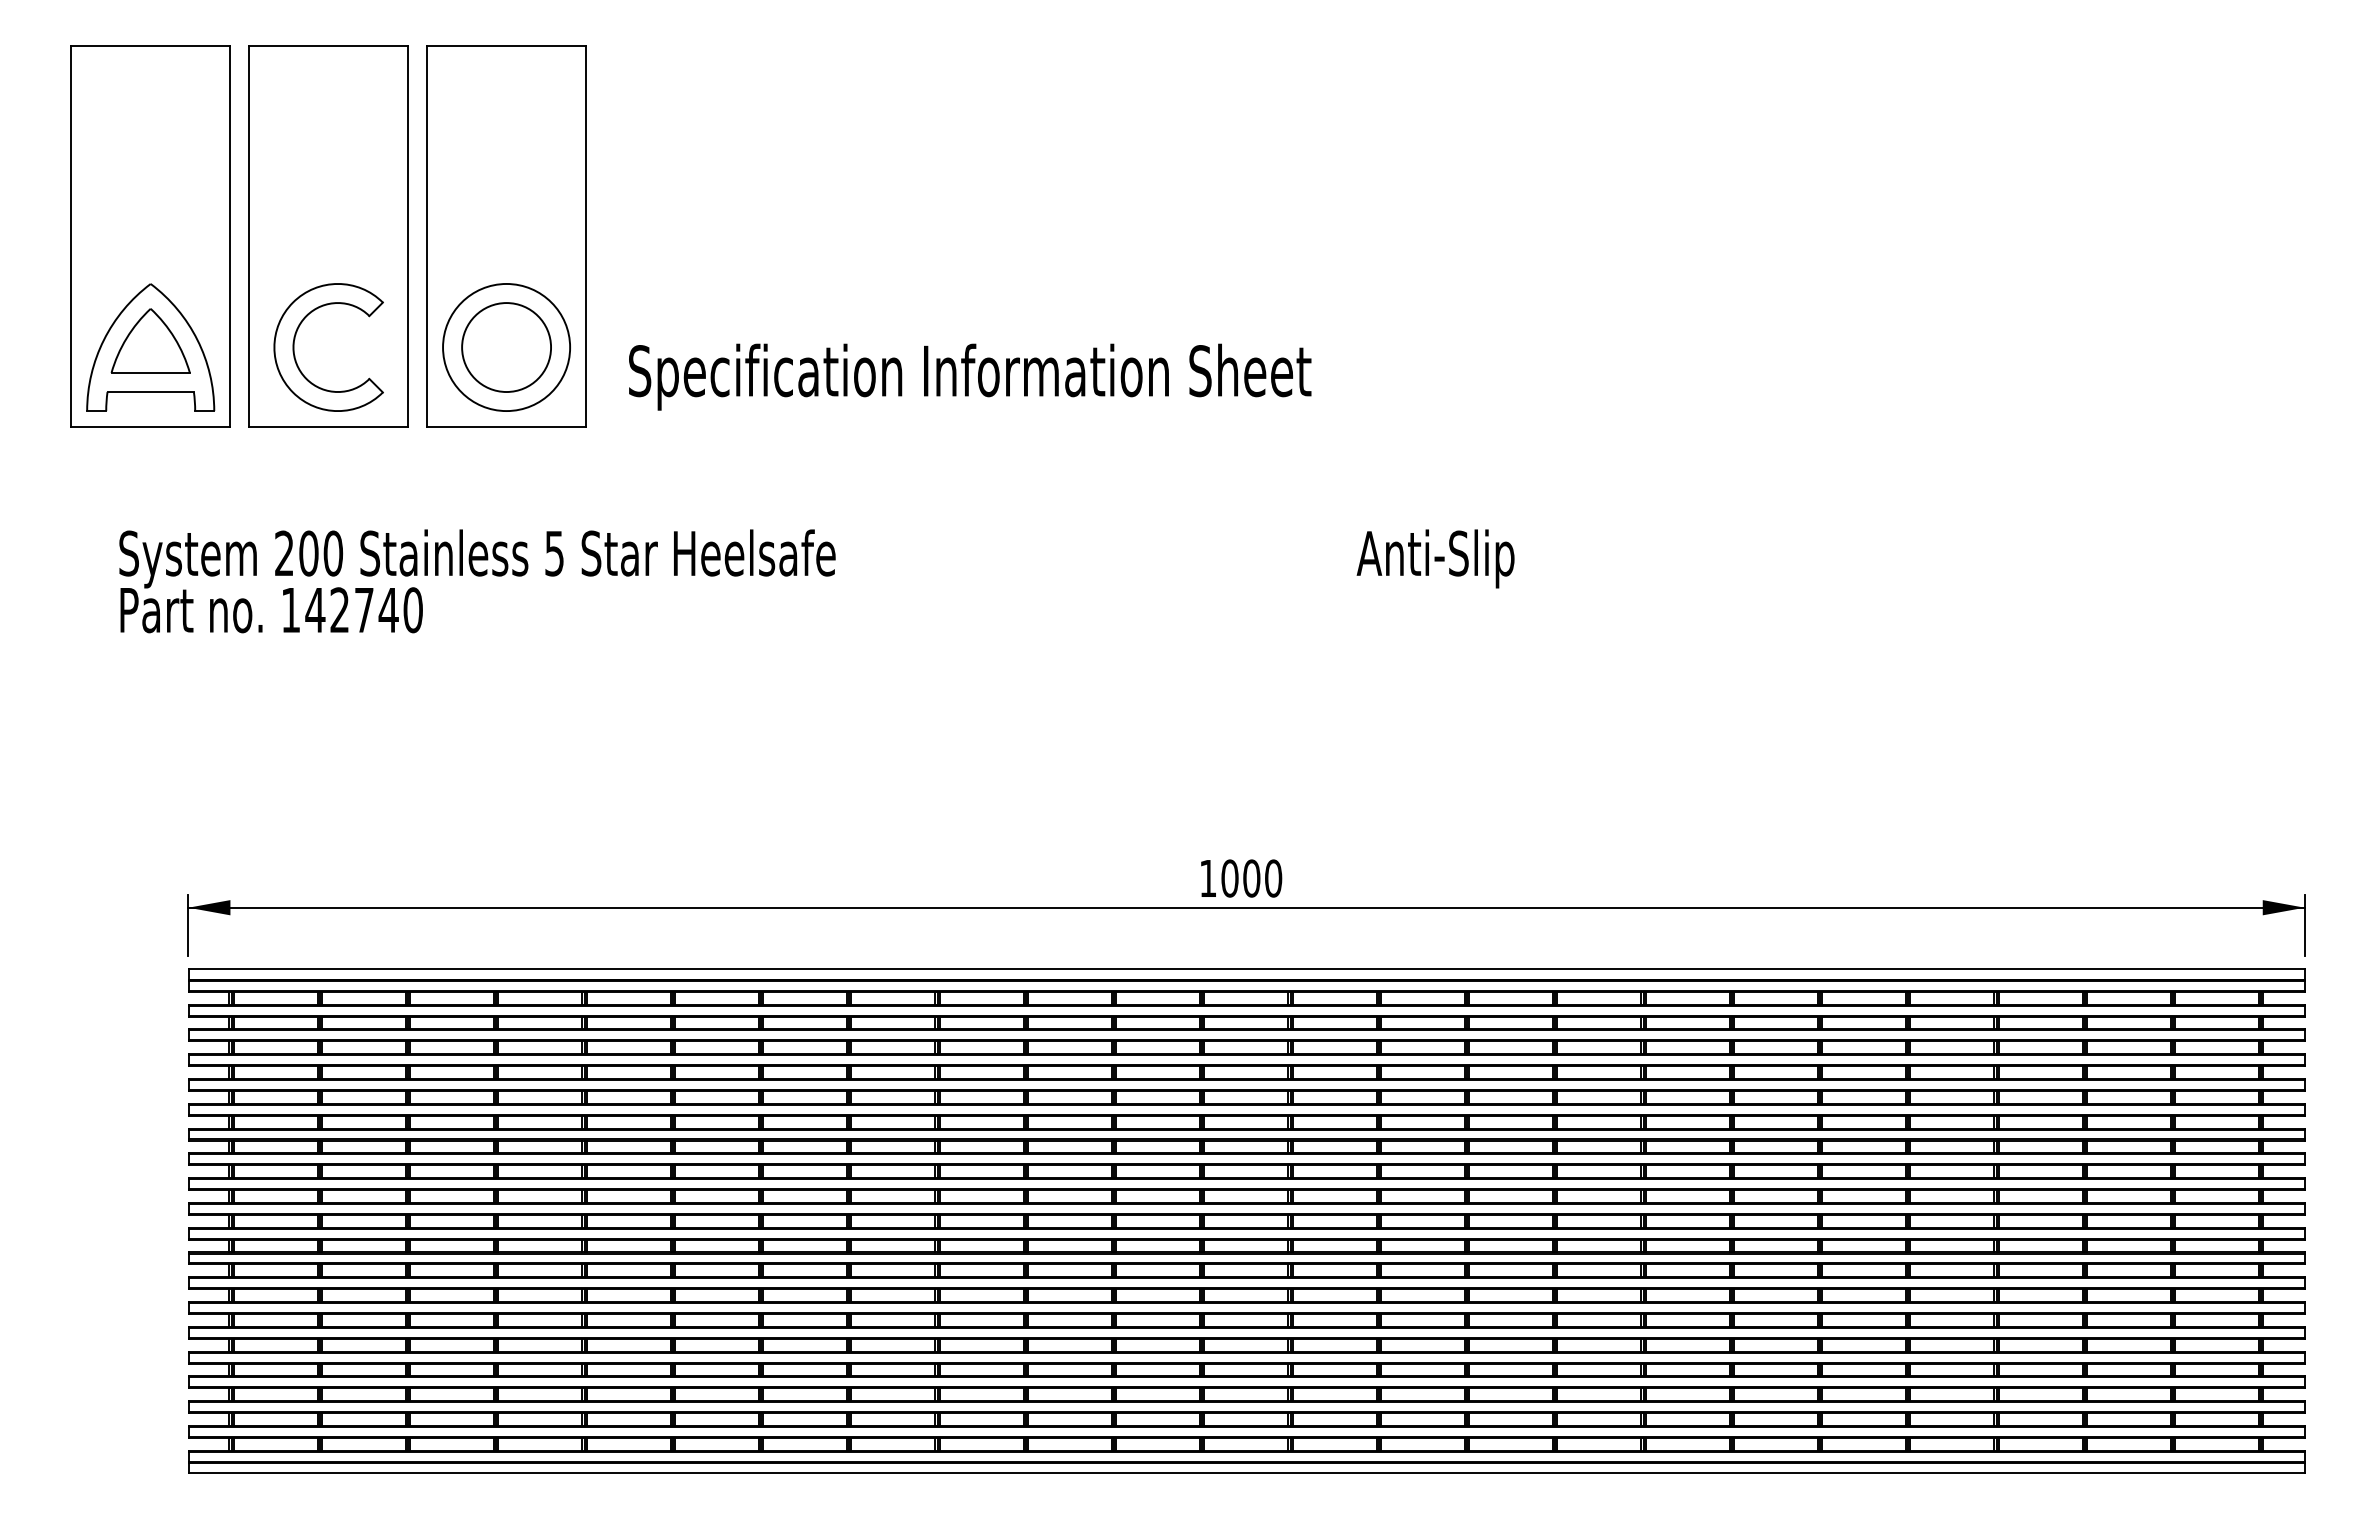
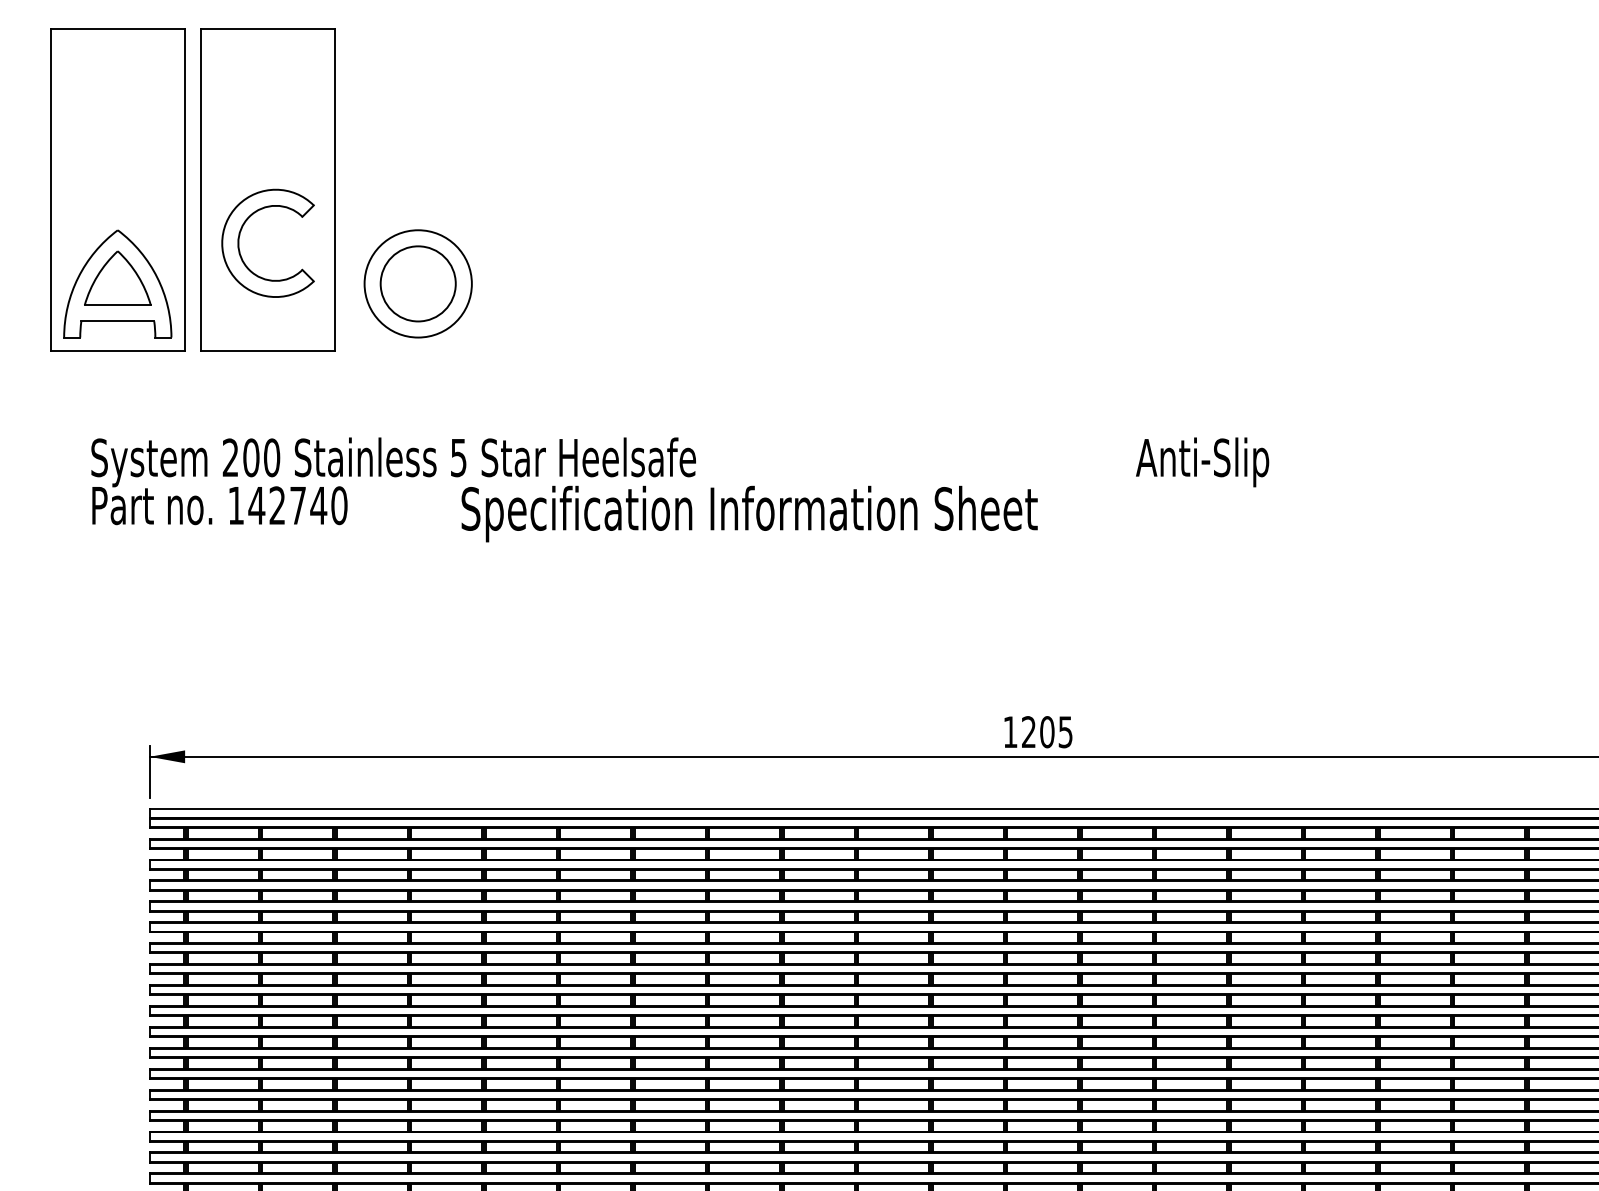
part: (506, 236) -> (418, 190), removed
part: (295, 339) -> (240, 236), moved
text: (970, 376) -> (749, 513), moved
text: (1251, 878) -> (1047, 732), 1000 -> 1205

